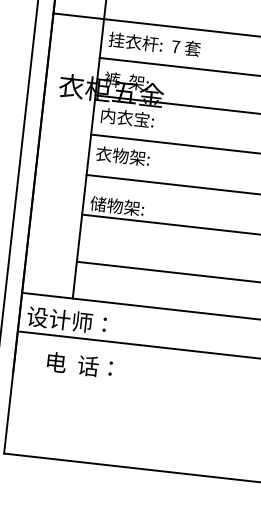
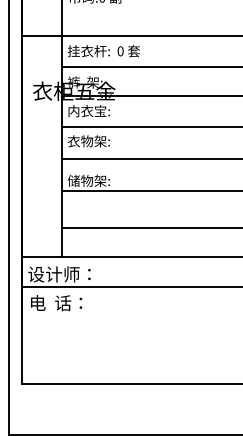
text: (175, 47) -> (120, 51), 7 -> 0
text: (79, 365) -> (56, 303), moved

